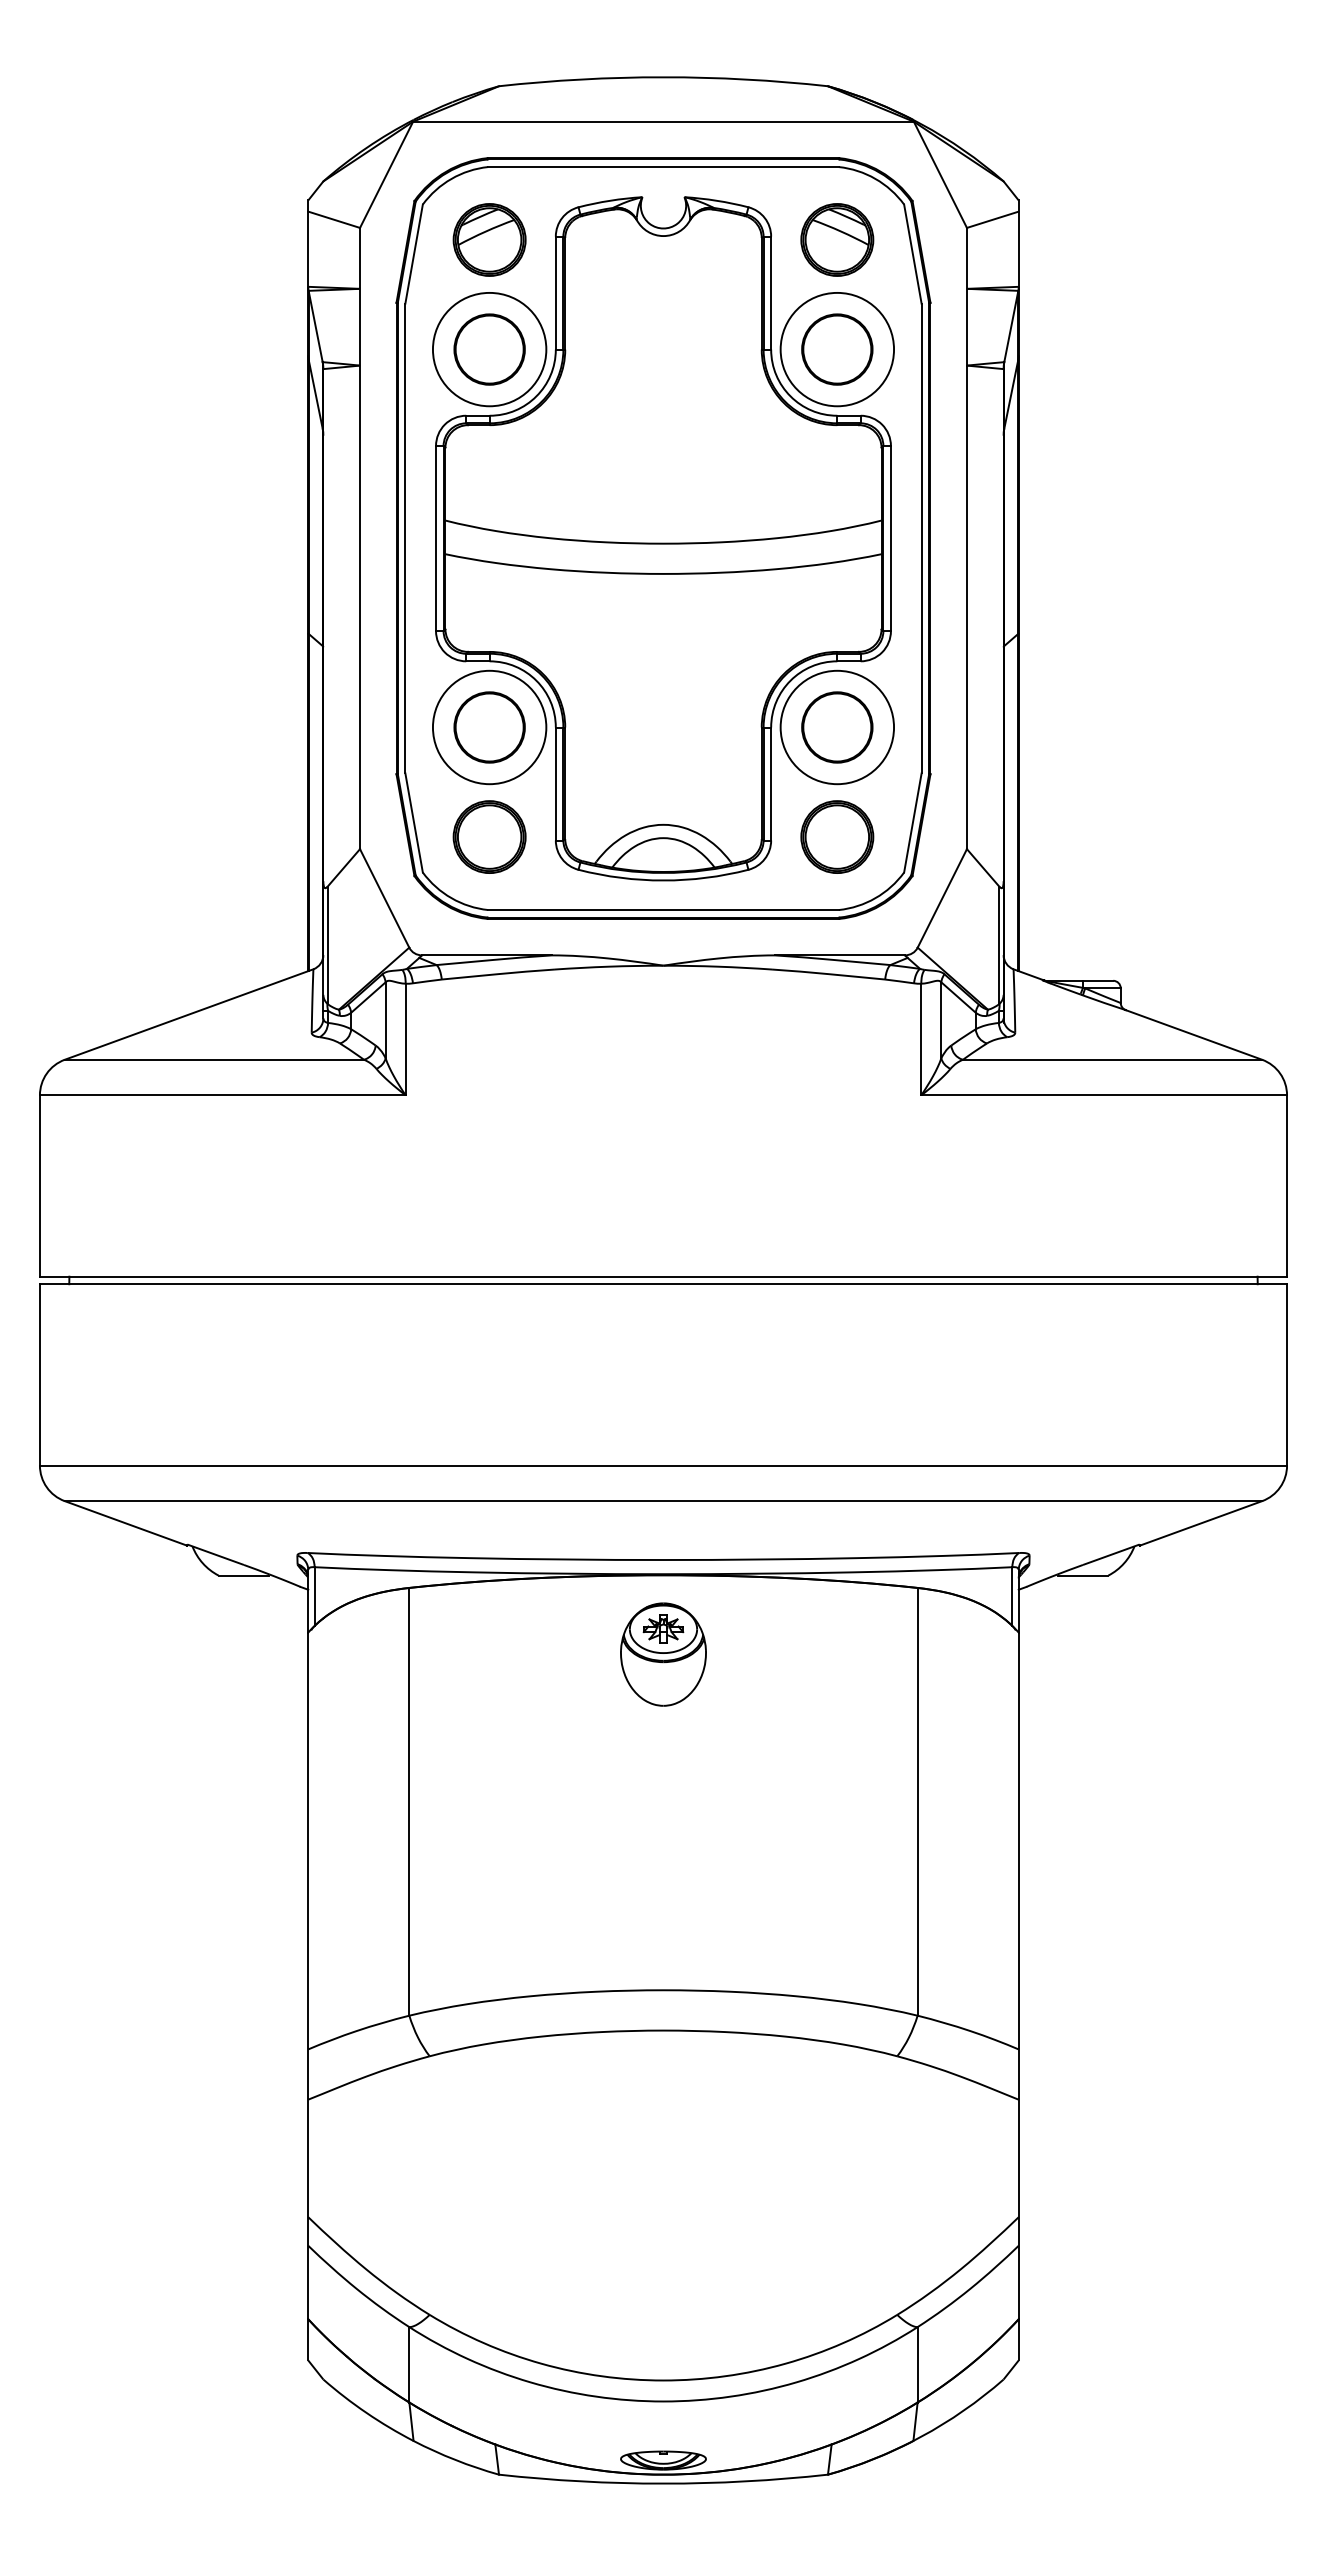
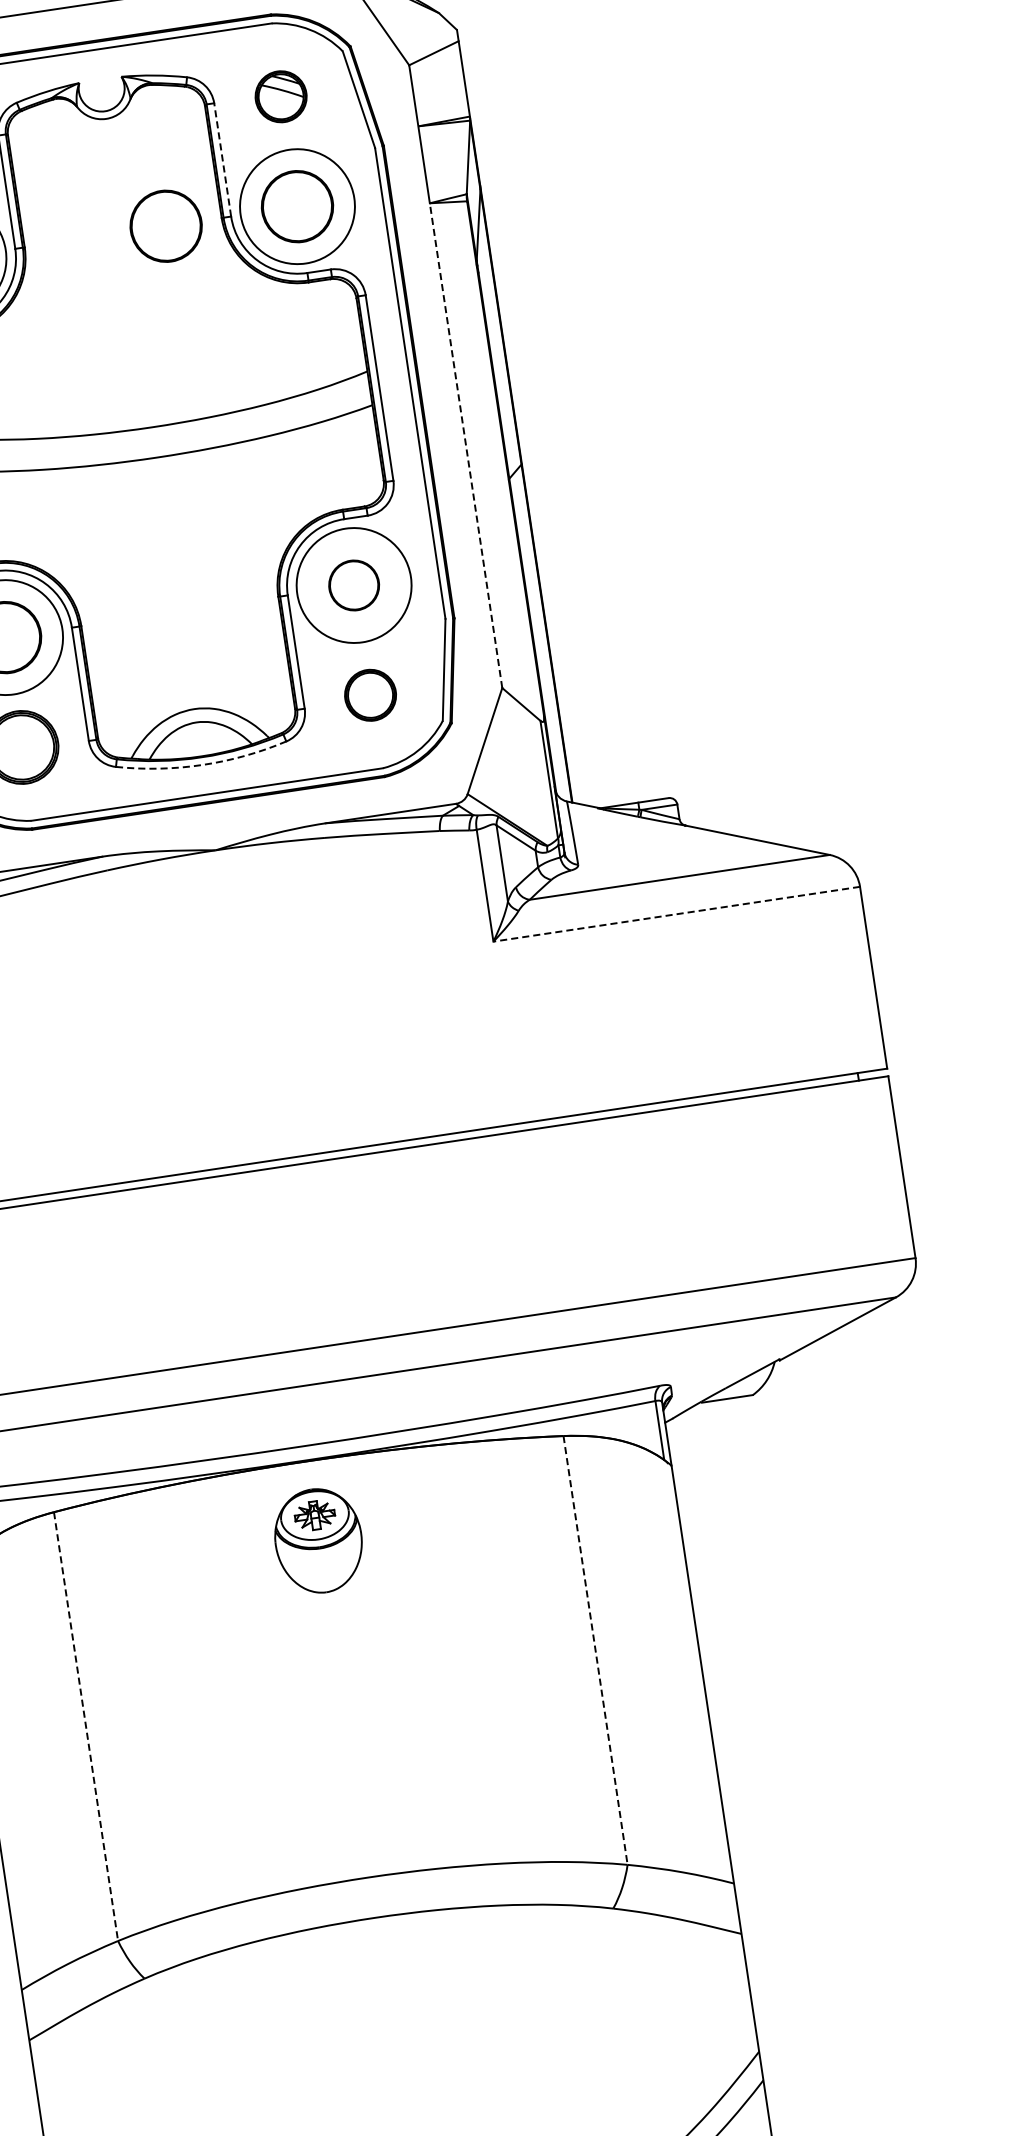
part: (837, 239) -> (281, 96), size x0.7
line: (771, 293) -> (223, 160), solid -> dashed
circle: (706, 349) -> (166, 226), added
line: (966, 607) -> (465, 445), solid -> dashed
circle: (837, 727) -> (354, 585), size x0.7
part: (837, 836) -> (370, 694), size x0.7
arc: (663, 880) -> (202, 764), solid -> dashed
line: (1104, 1095) -> (677, 914), solid -> dashed
line: (409, 1801) -> (86, 1726), solid -> dashed
line: (917, 1801) -> (595, 1650), solid -> dashed

